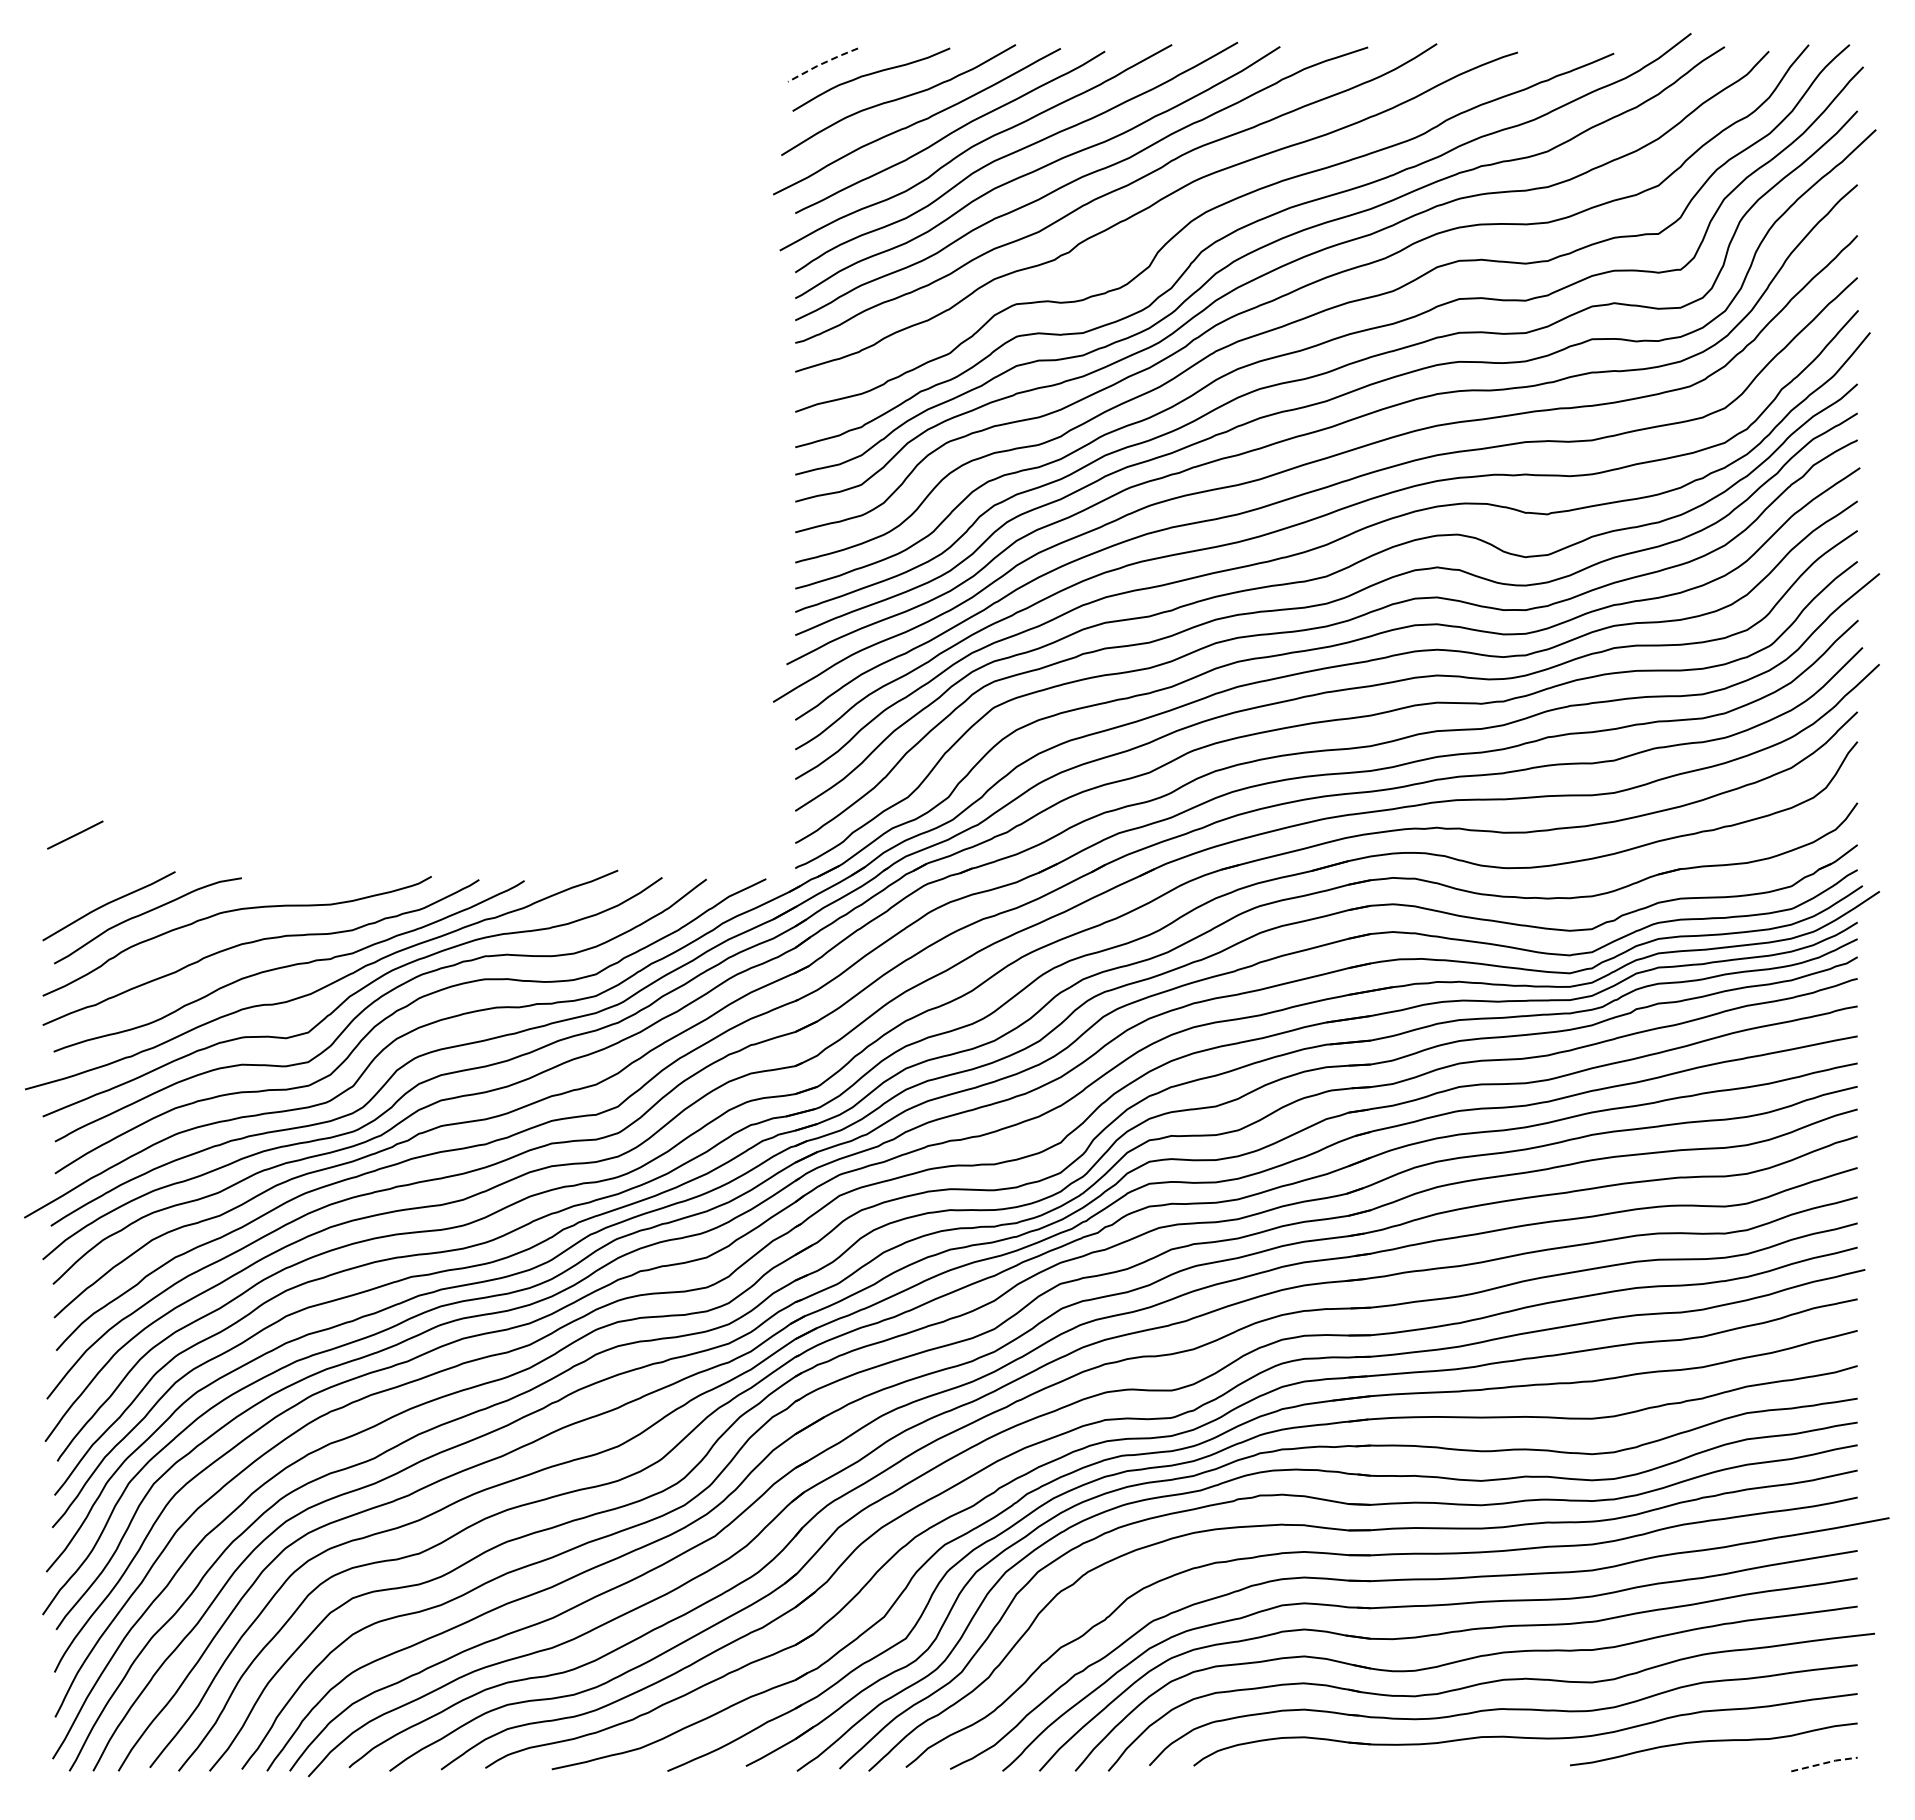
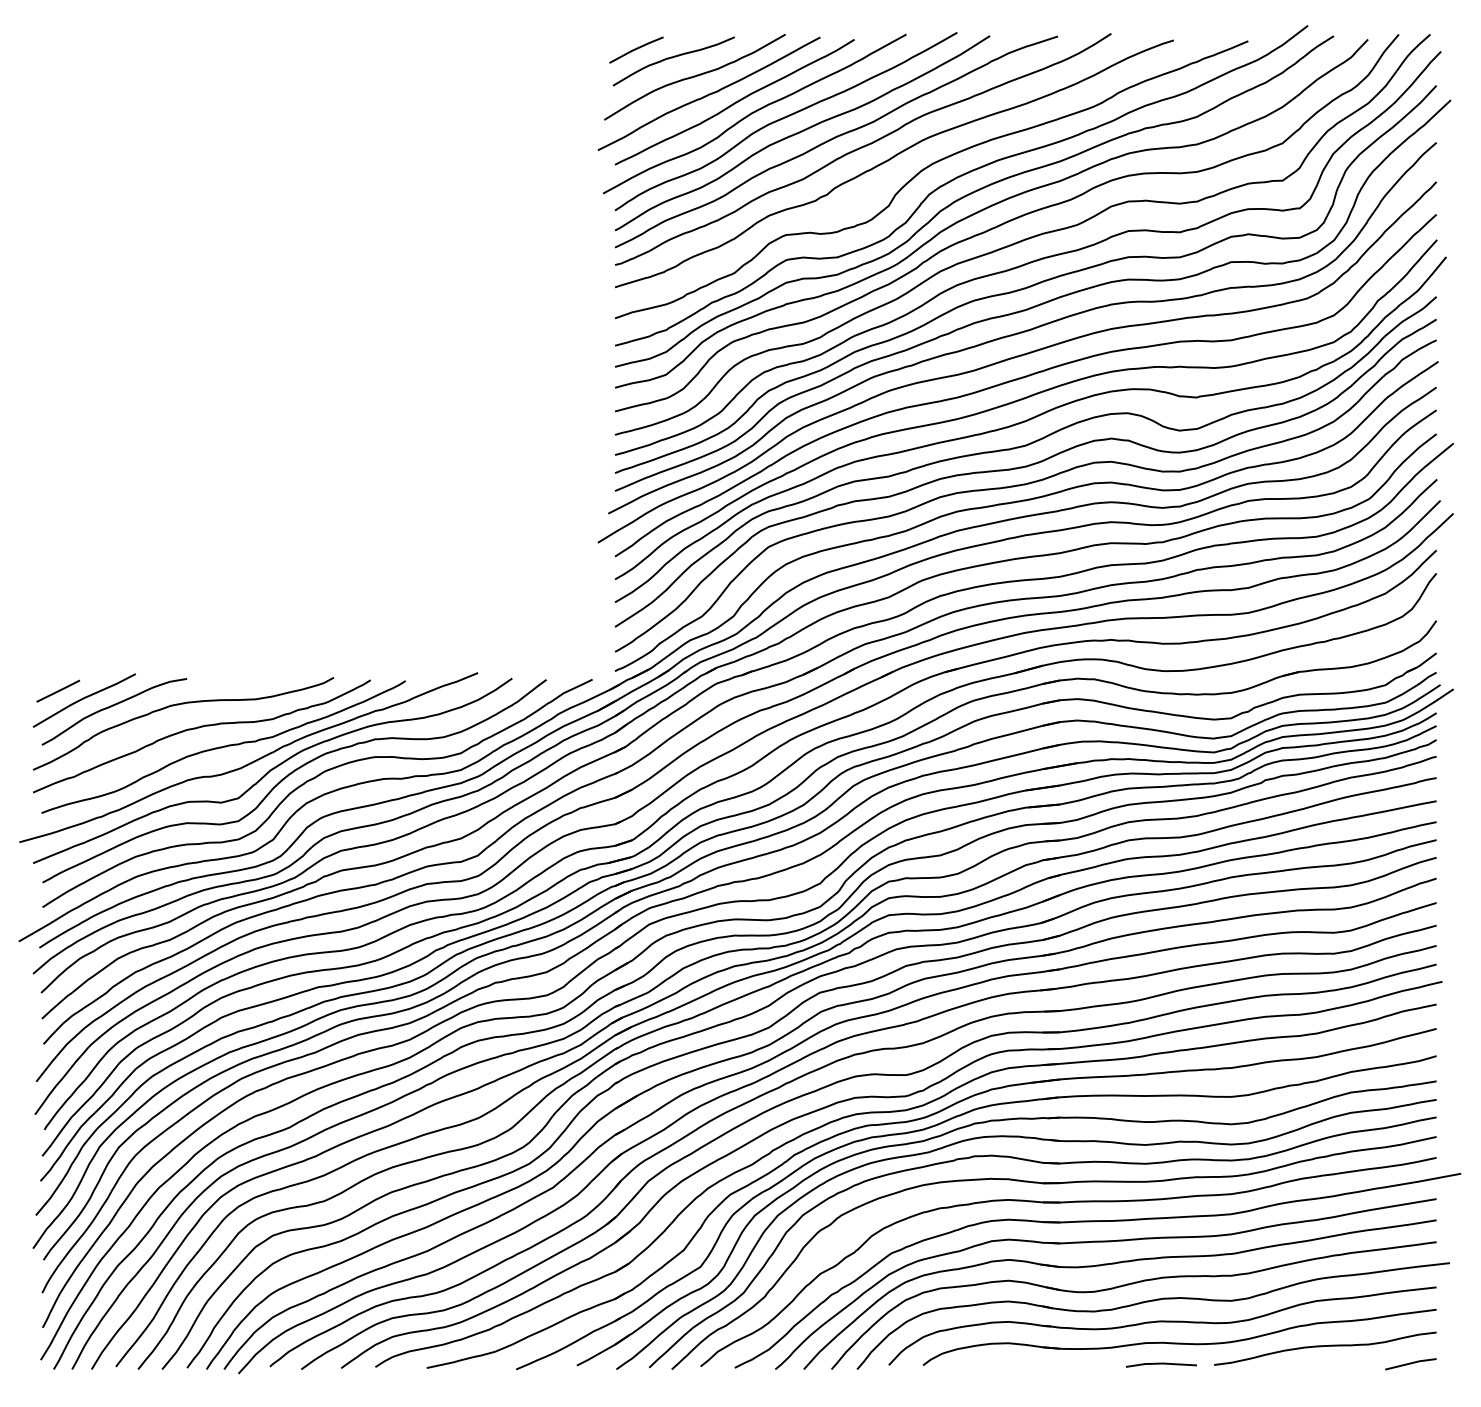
line: (821, 64) -> (635, 49), dashed -> solid
line: (75, 834) -> (58, 690), moved
line: (1824, 1763) -> (1410, 1363), dashed -> solid
line: (1501, 1764) -> (1161, 1364), added

